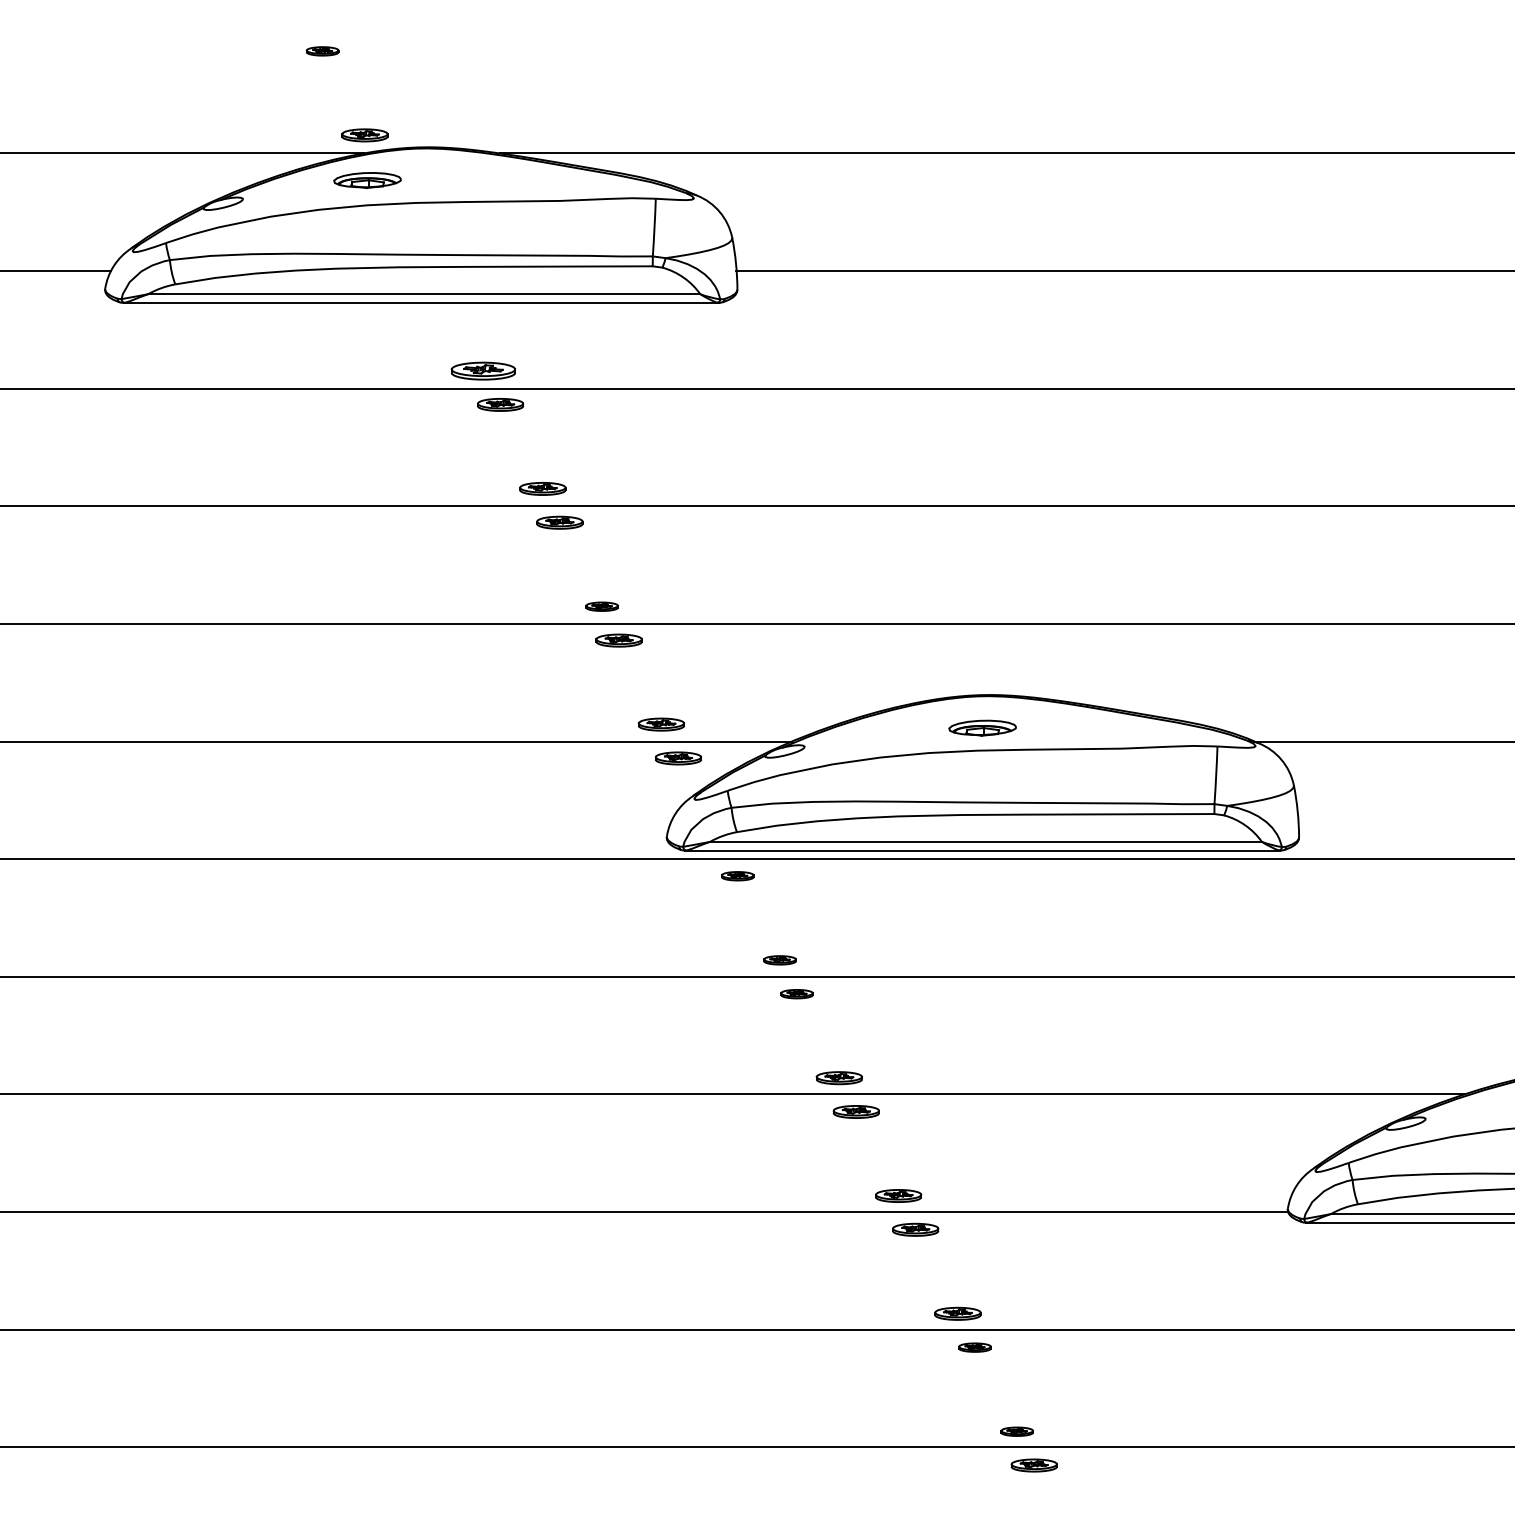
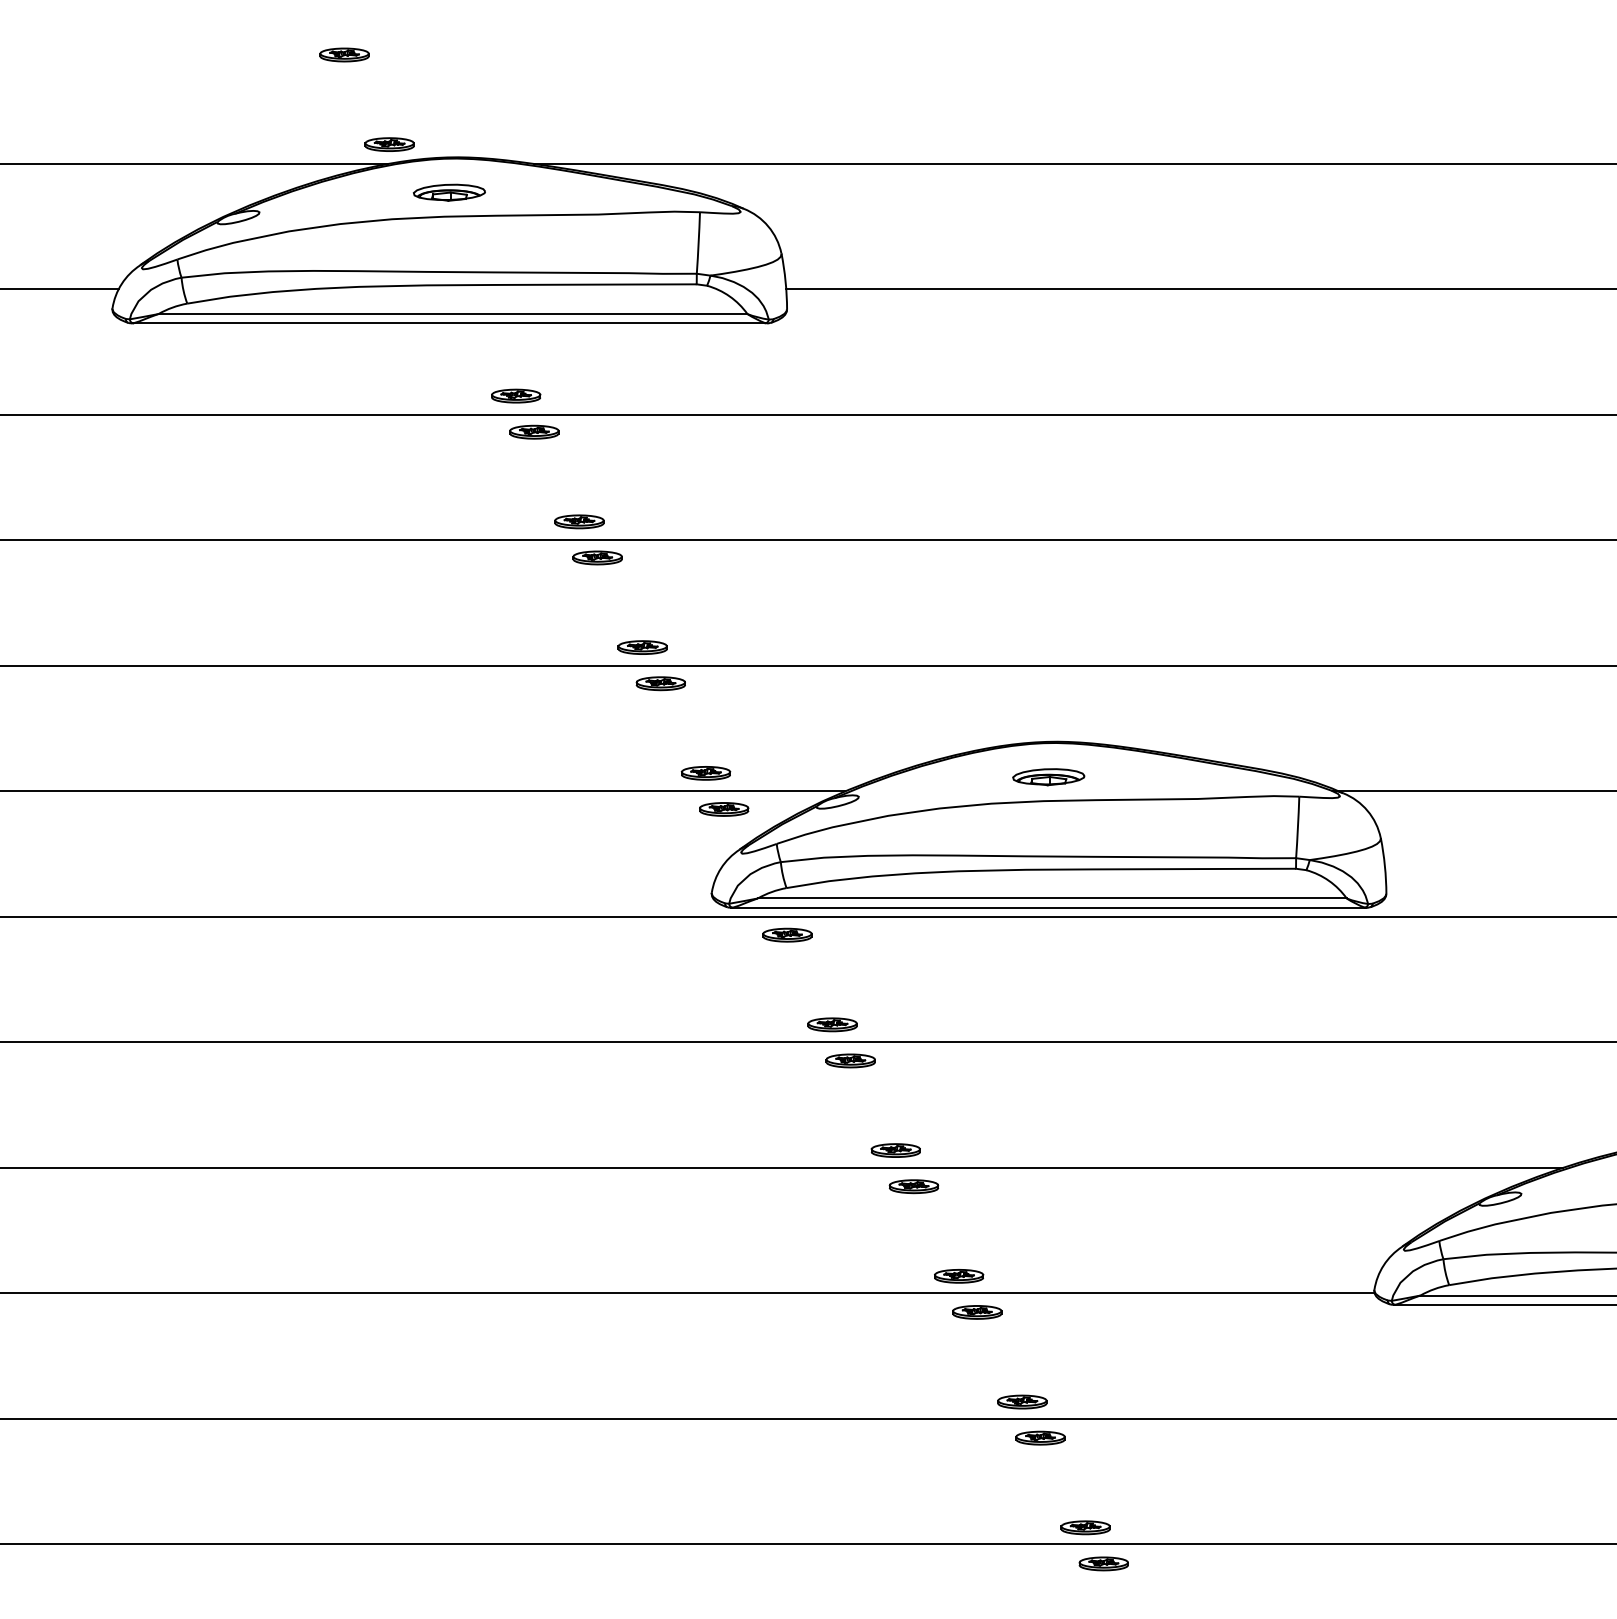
part: (322, 50) -> (344, 54), size x1.43
part: (366, 180) -> (448, 192), moved
part: (483, 370) -> (516, 395), size x0.71
part: (601, 606) -> (642, 647), size x1.43
part: (737, 875) -> (787, 934), size x1.43
part: (779, 959) -> (832, 1024), size x1.43
part: (796, 993) -> (850, 1060), size x1.43
part: (974, 1347) -> (1040, 1437), size x1.43
part: (1017, 1431) -> (1085, 1527), size x1.43

